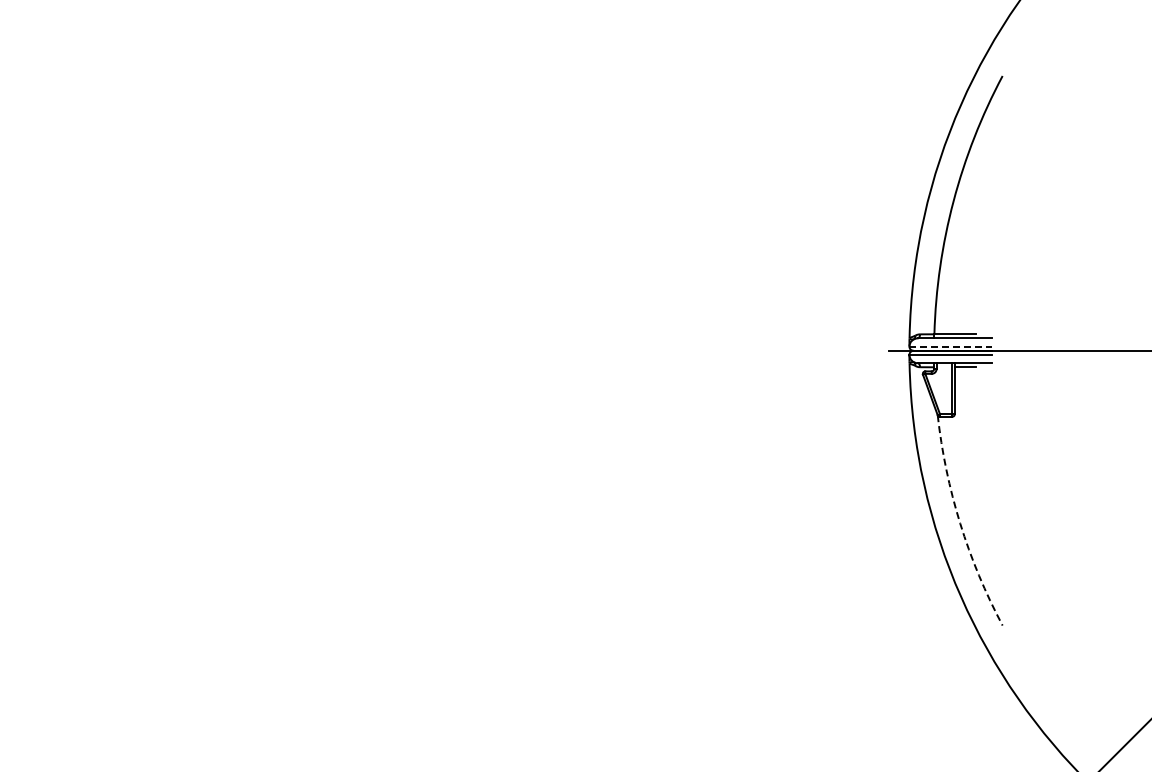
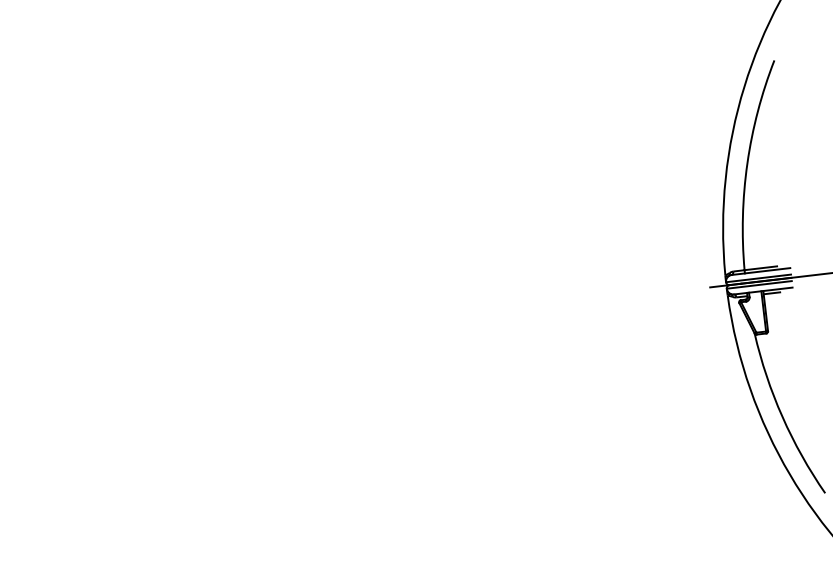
line: (951, 346) -> (759, 278), dashed -> solid
arc: (960, 523) -> (782, 416), dashed -> solid

